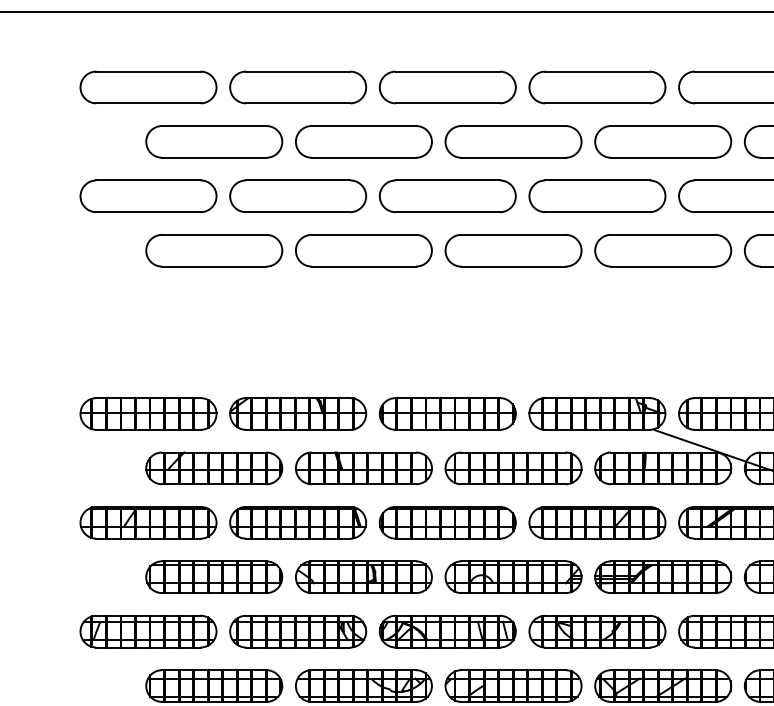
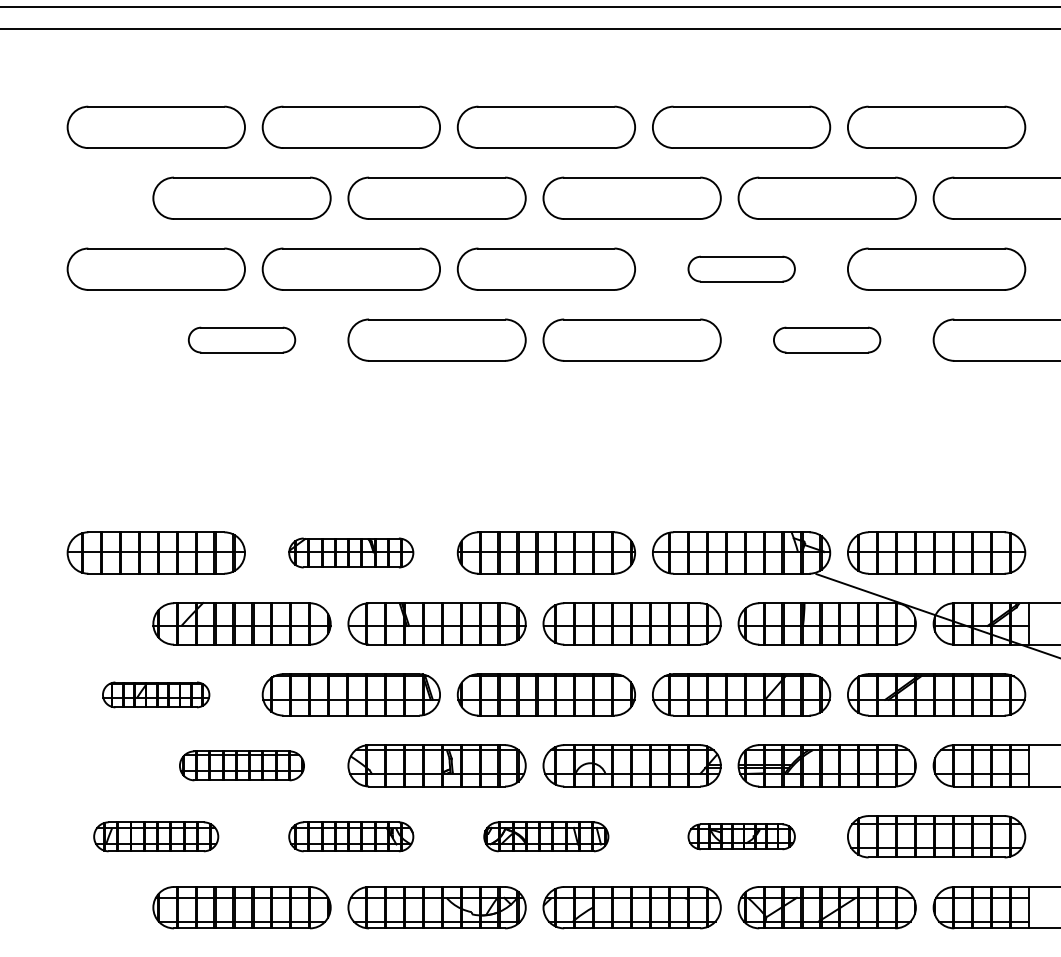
part: (597, 195) -> (741, 268), size x0.6
part: (213, 250) -> (241, 339), size x0.6
part: (662, 250) -> (826, 339), size x0.6
part: (297, 413) -> (350, 552), size x0.7
part: (147, 522) -> (155, 694), size x0.6
part: (213, 576) -> (241, 765), size x0.7
part: (147, 631) -> (155, 836), size x0.7
part: (297, 631) -> (350, 836), size x0.7
part: (447, 631) -> (545, 836), size x0.7
part: (597, 631) -> (741, 836), size x0.6

